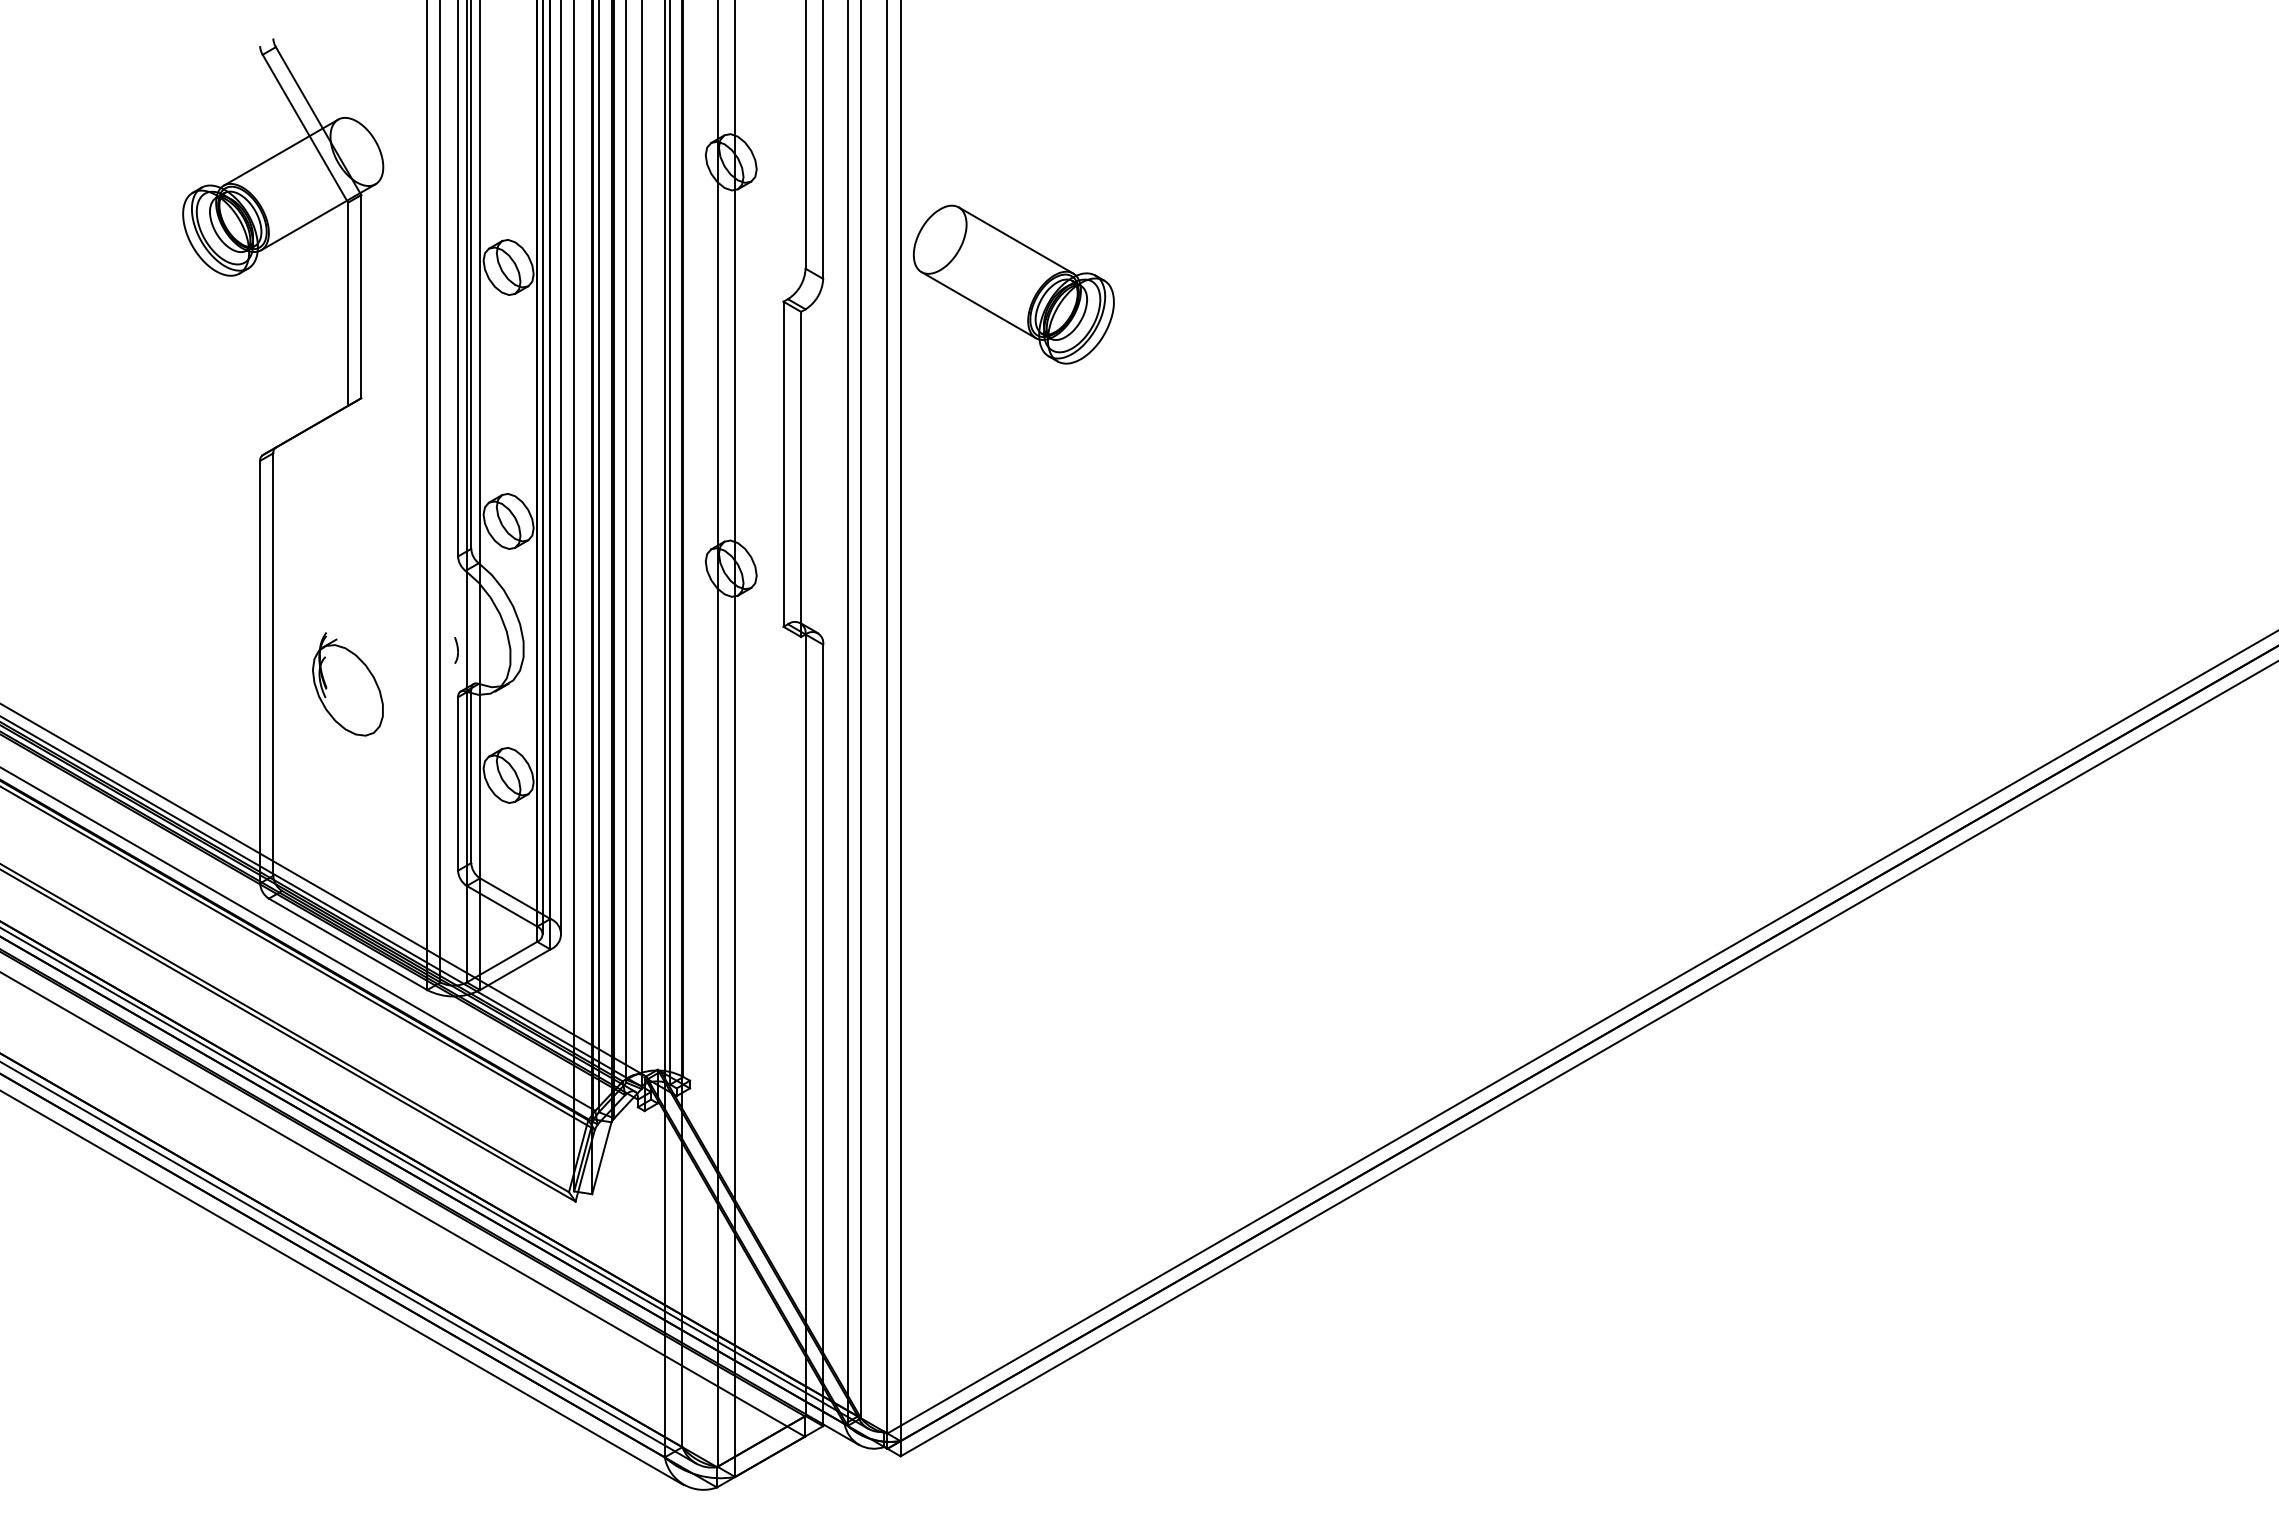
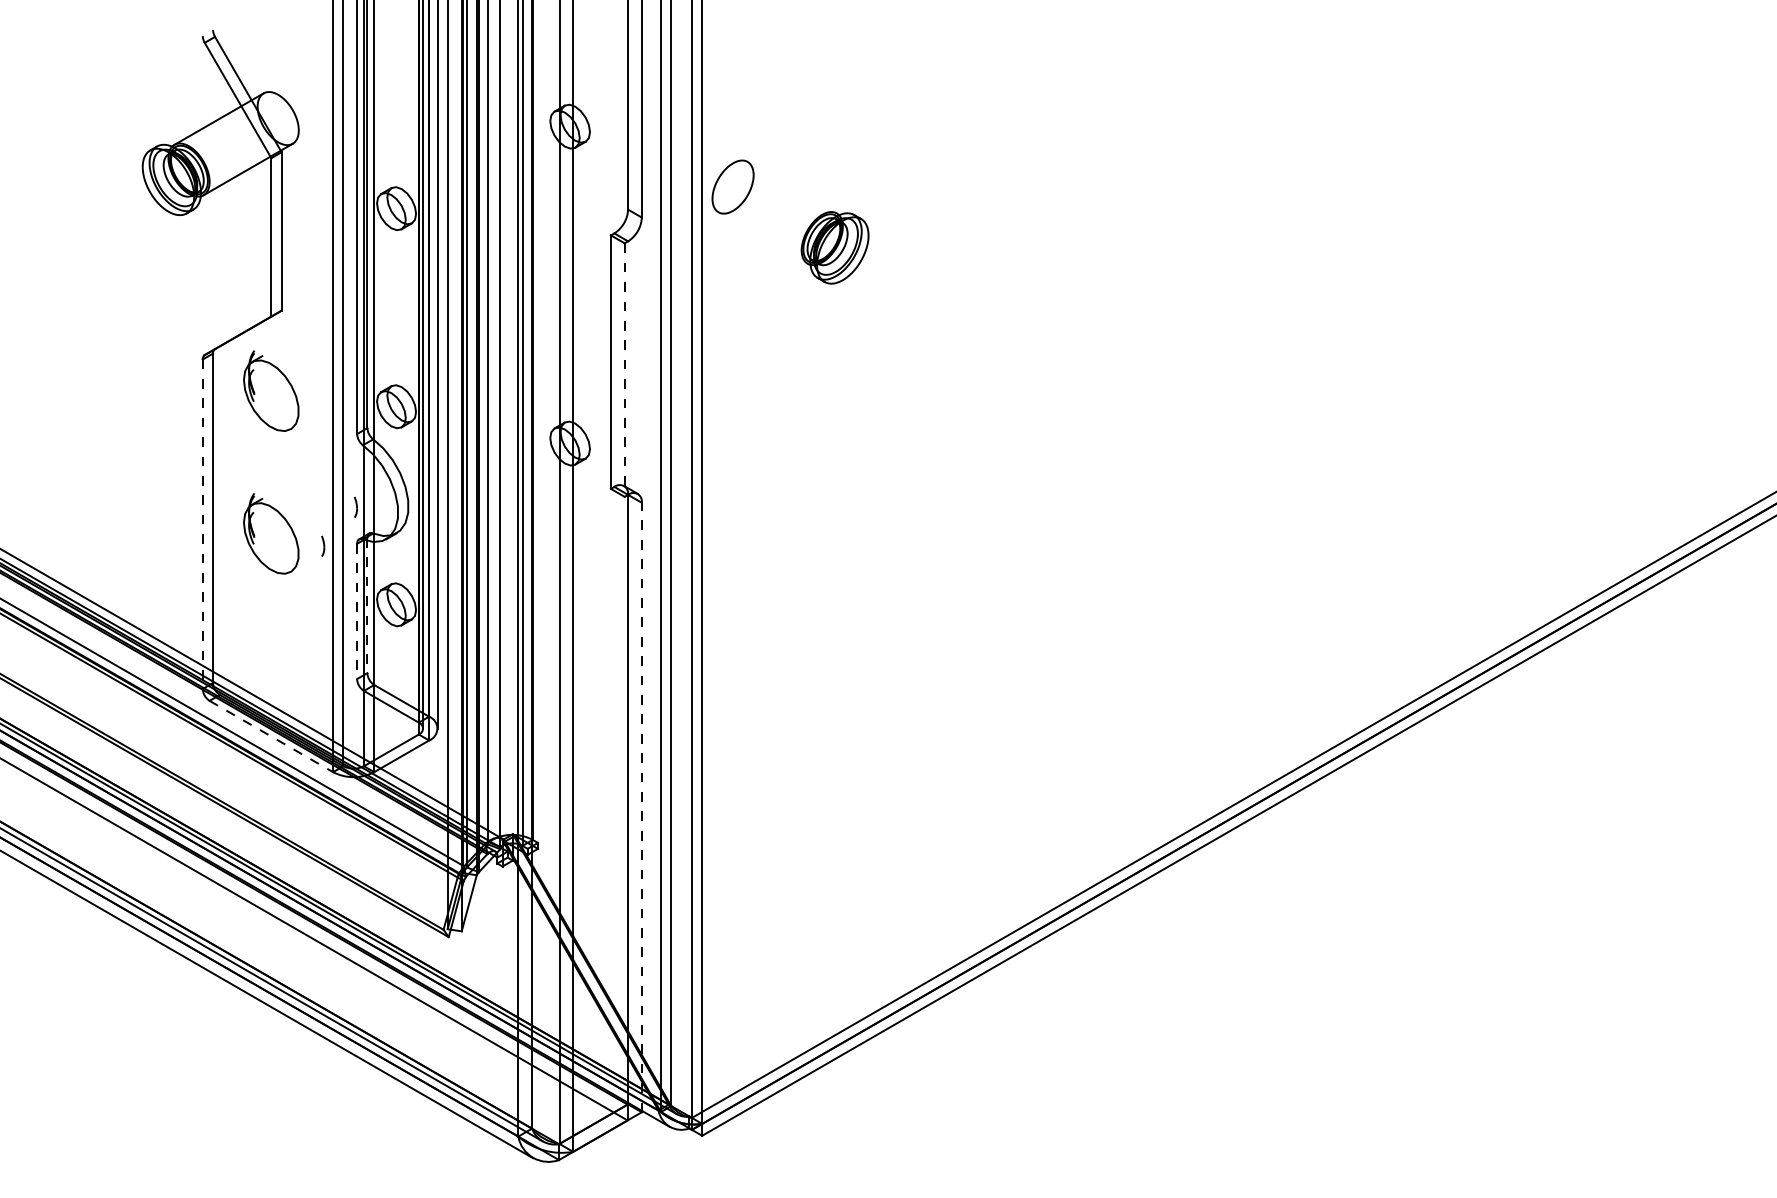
line: (1015, 240) -> (791, 187), removed
line: (978, 305) -> (762, 238), removed
line: (801, 474) -> (624, 370), solid -> dashed
part: (347, 501) -> (270, 391), added
line: (260, 672) -> (203, 524), solid -> dashed
part: (414, 700) -> (323, 546), added
line: (471, 776) -> (367, 605), solid -> dashed
line: (458, 783) -> (357, 611), solid -> dashed
line: (348, 944) -> (271, 736), solid -> dashed
line: (823, 1035) -> (642, 807), solid -> dashed

